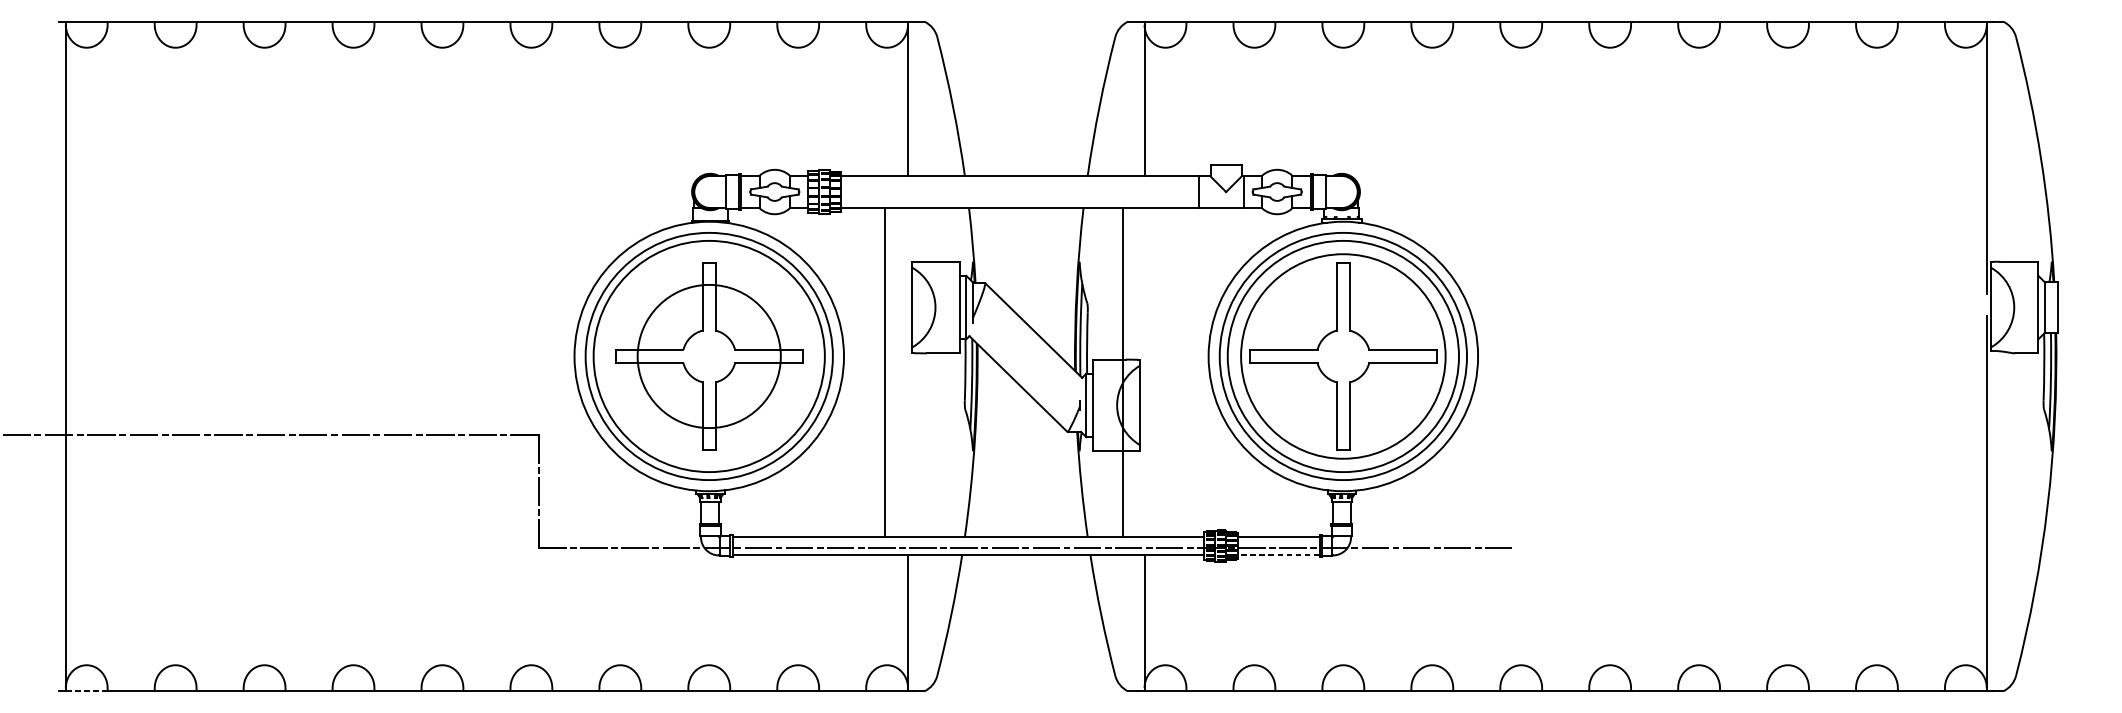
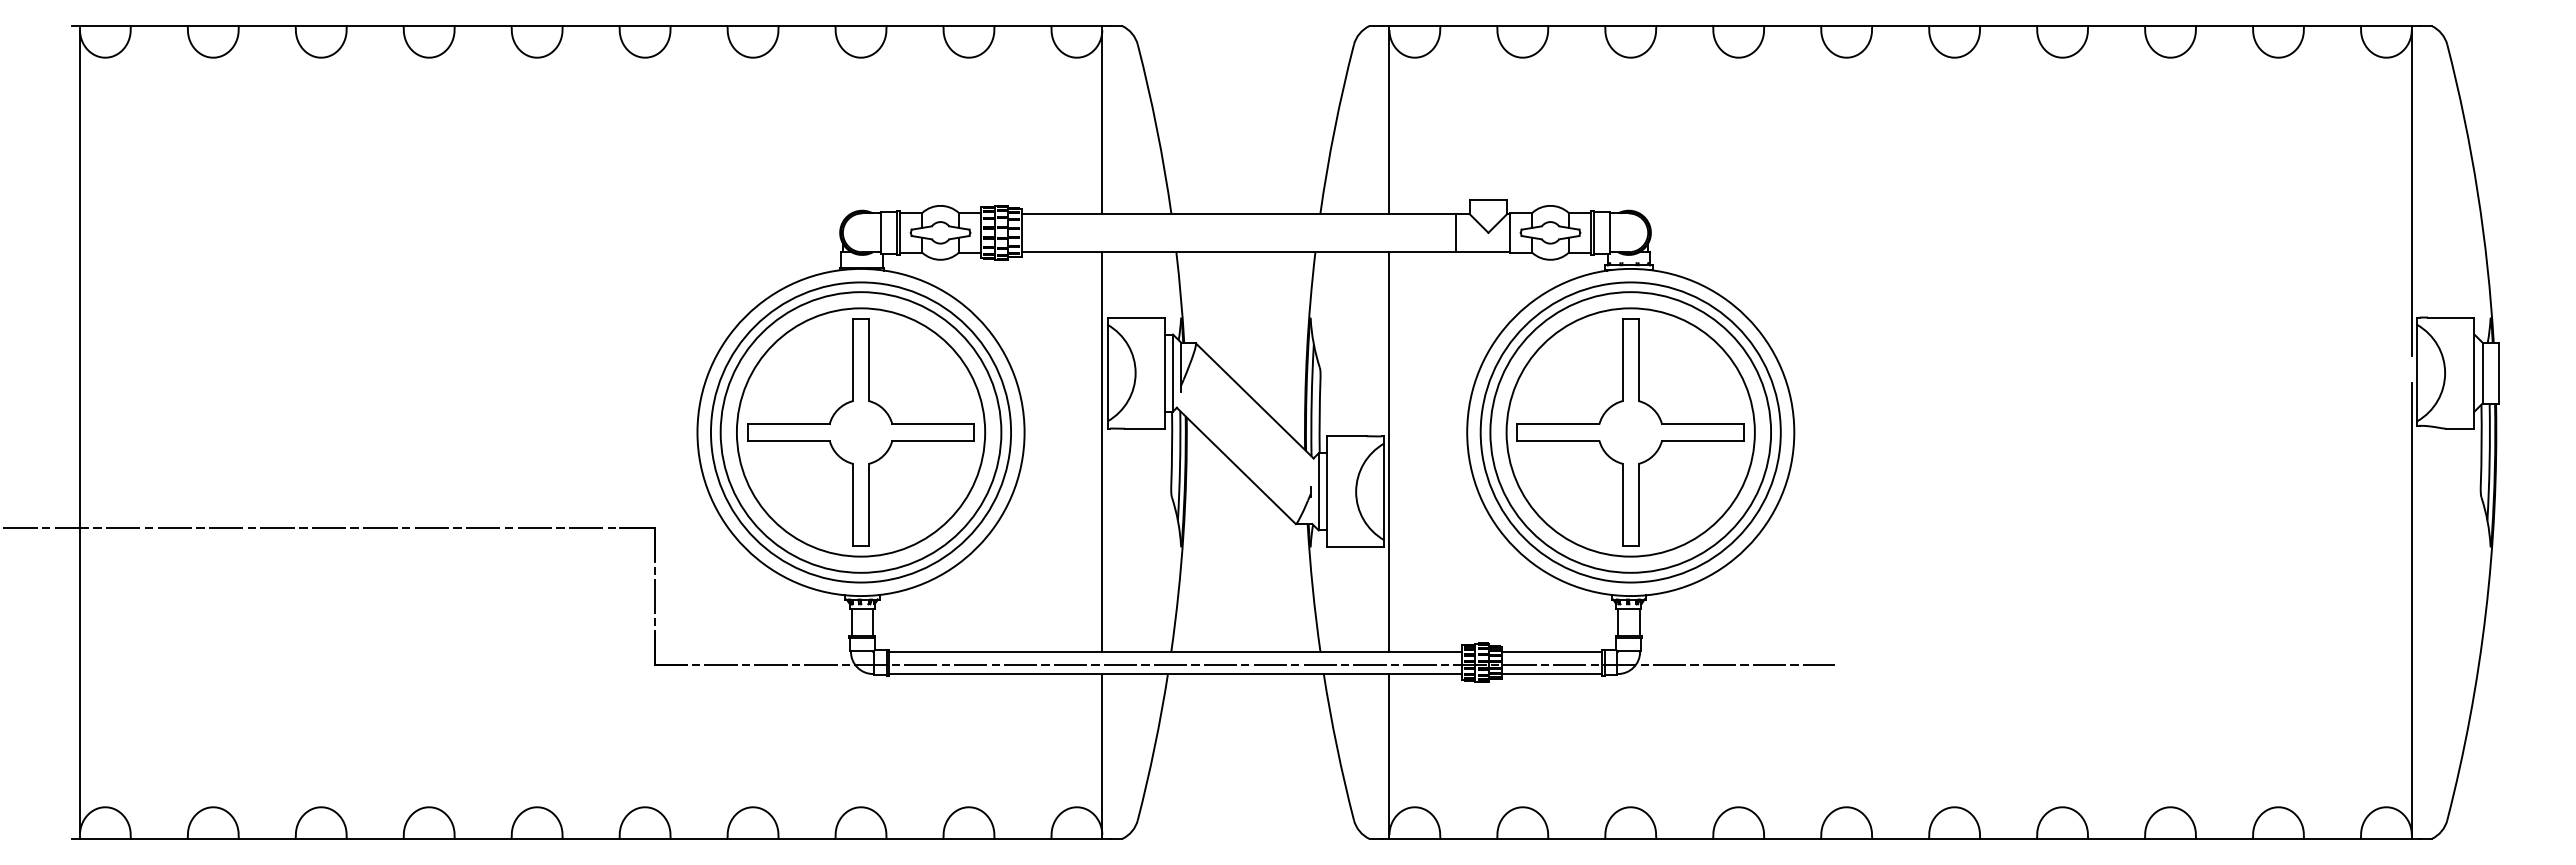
circle: (708, 356) -> (860, 432), size x1.43
line: (885, 372) -> (1102, 451), moved
line: (1123, 372) -> (1389, 451), moved
line: (1278, 555) -> (1552, 673), dashed -> solid
line: (86, 690) -> (104, 838), dashed -> solid

